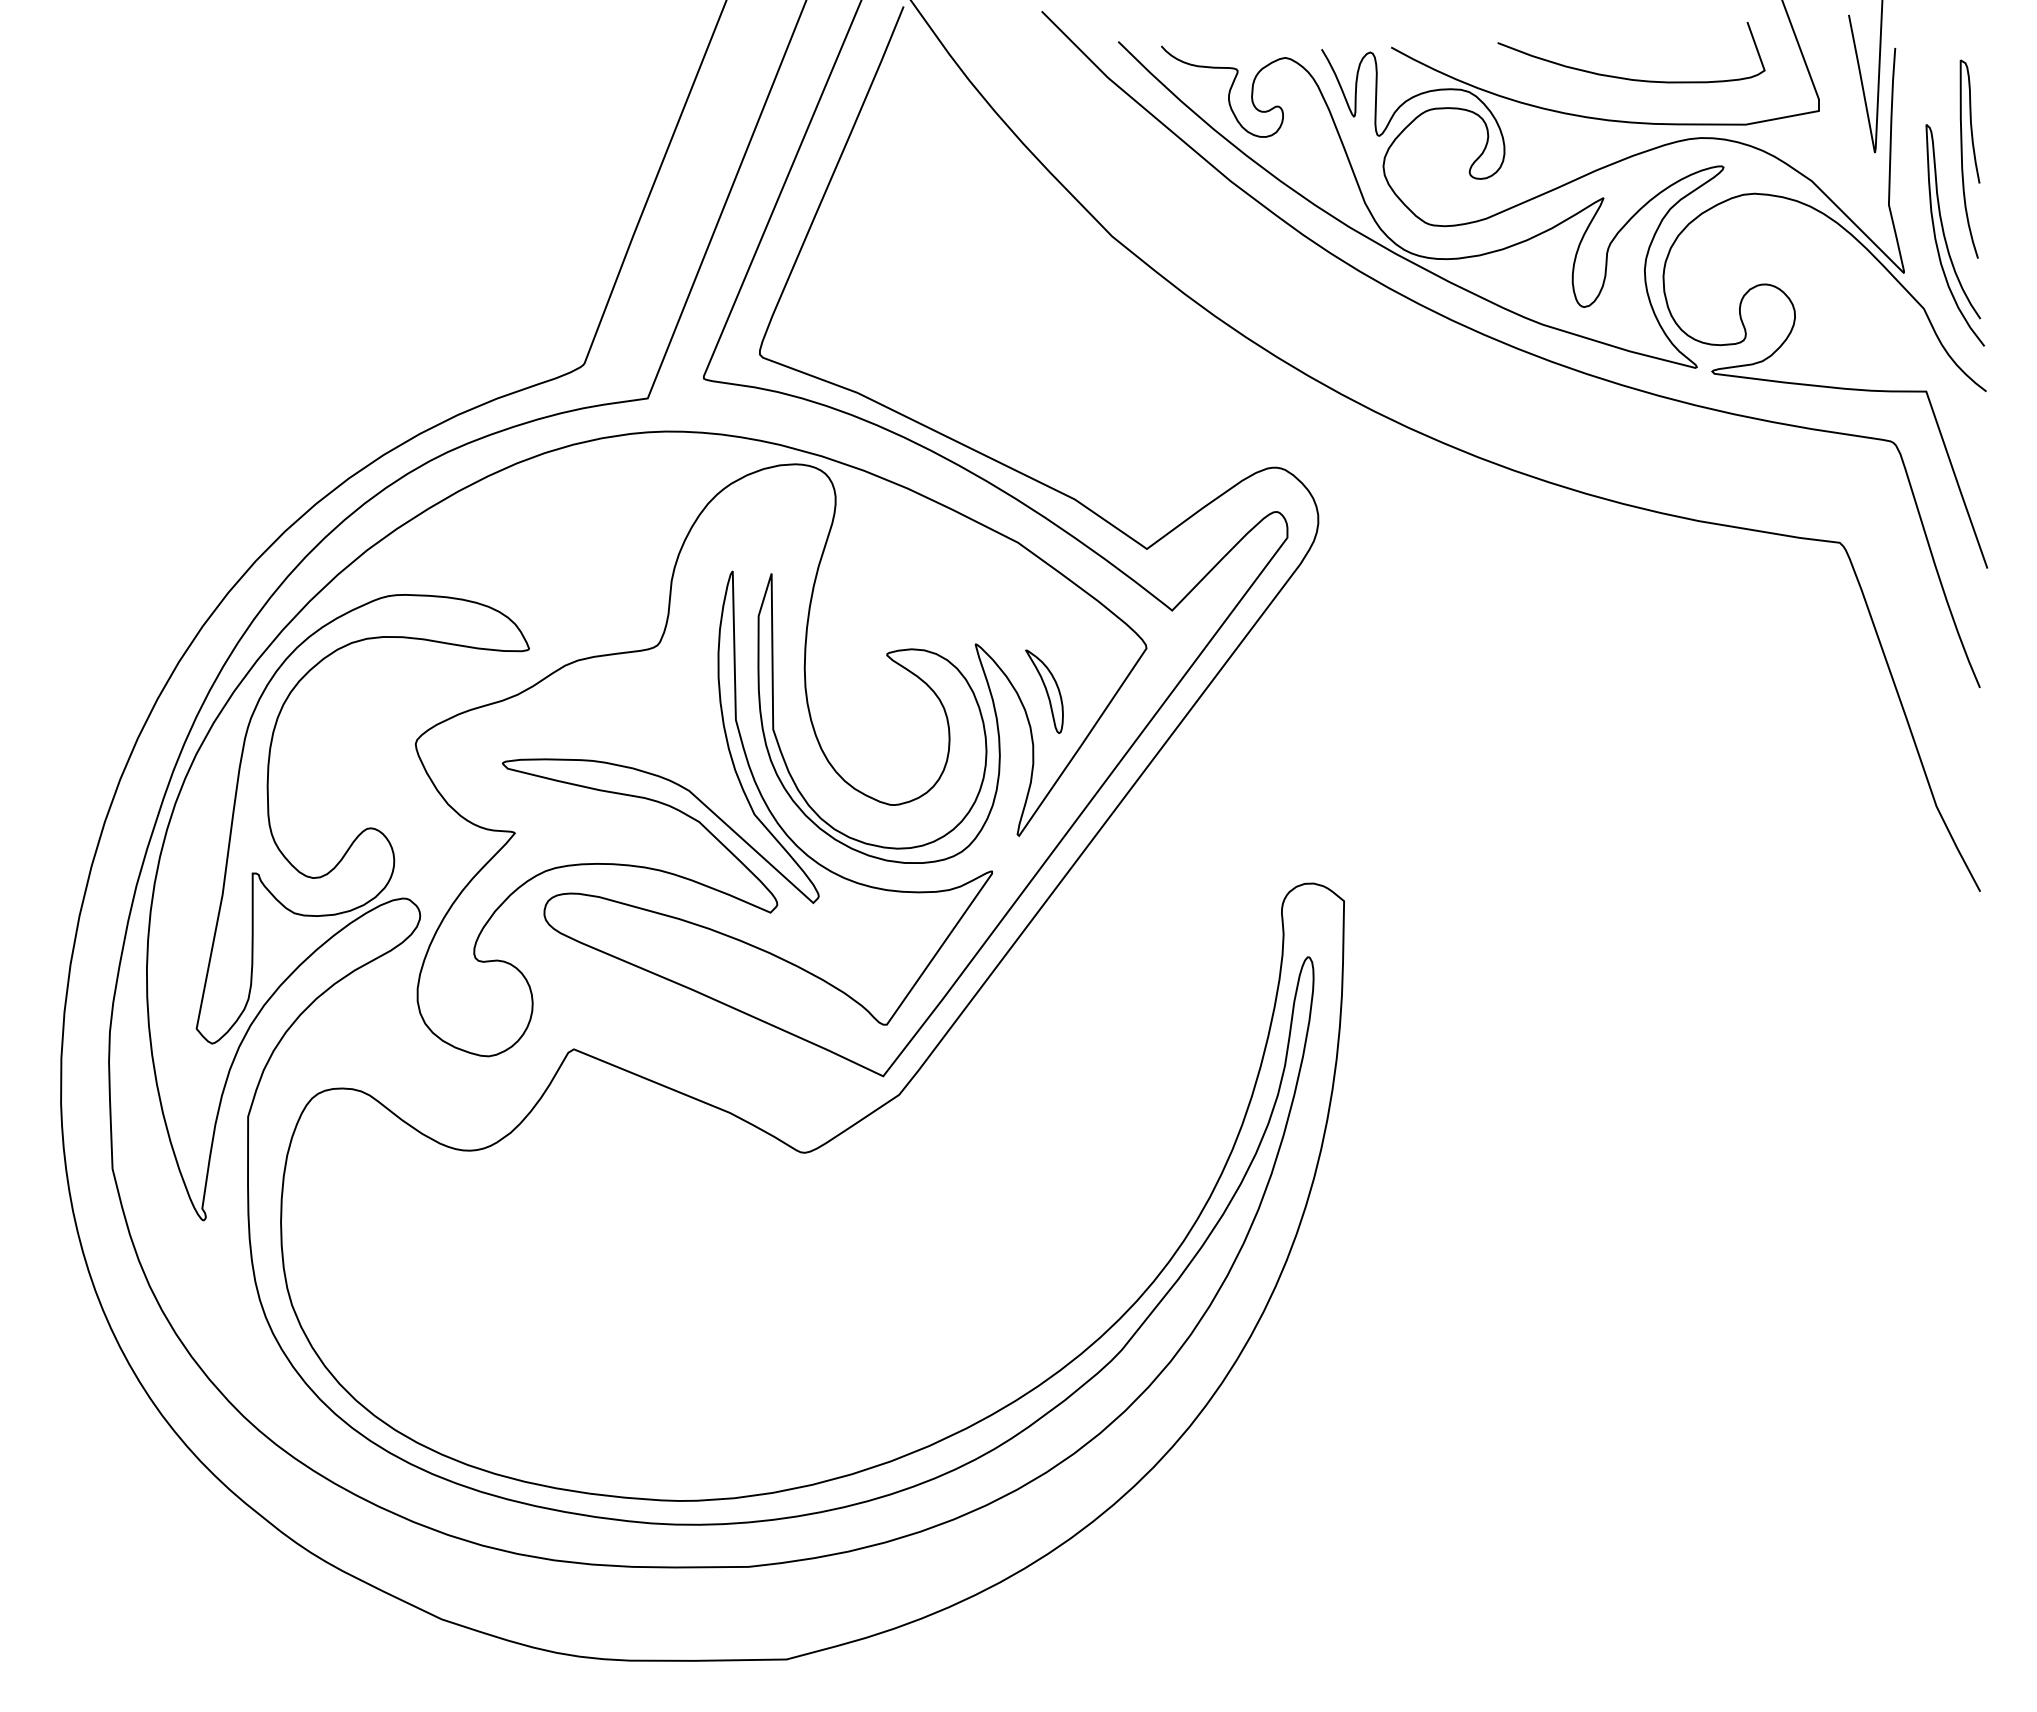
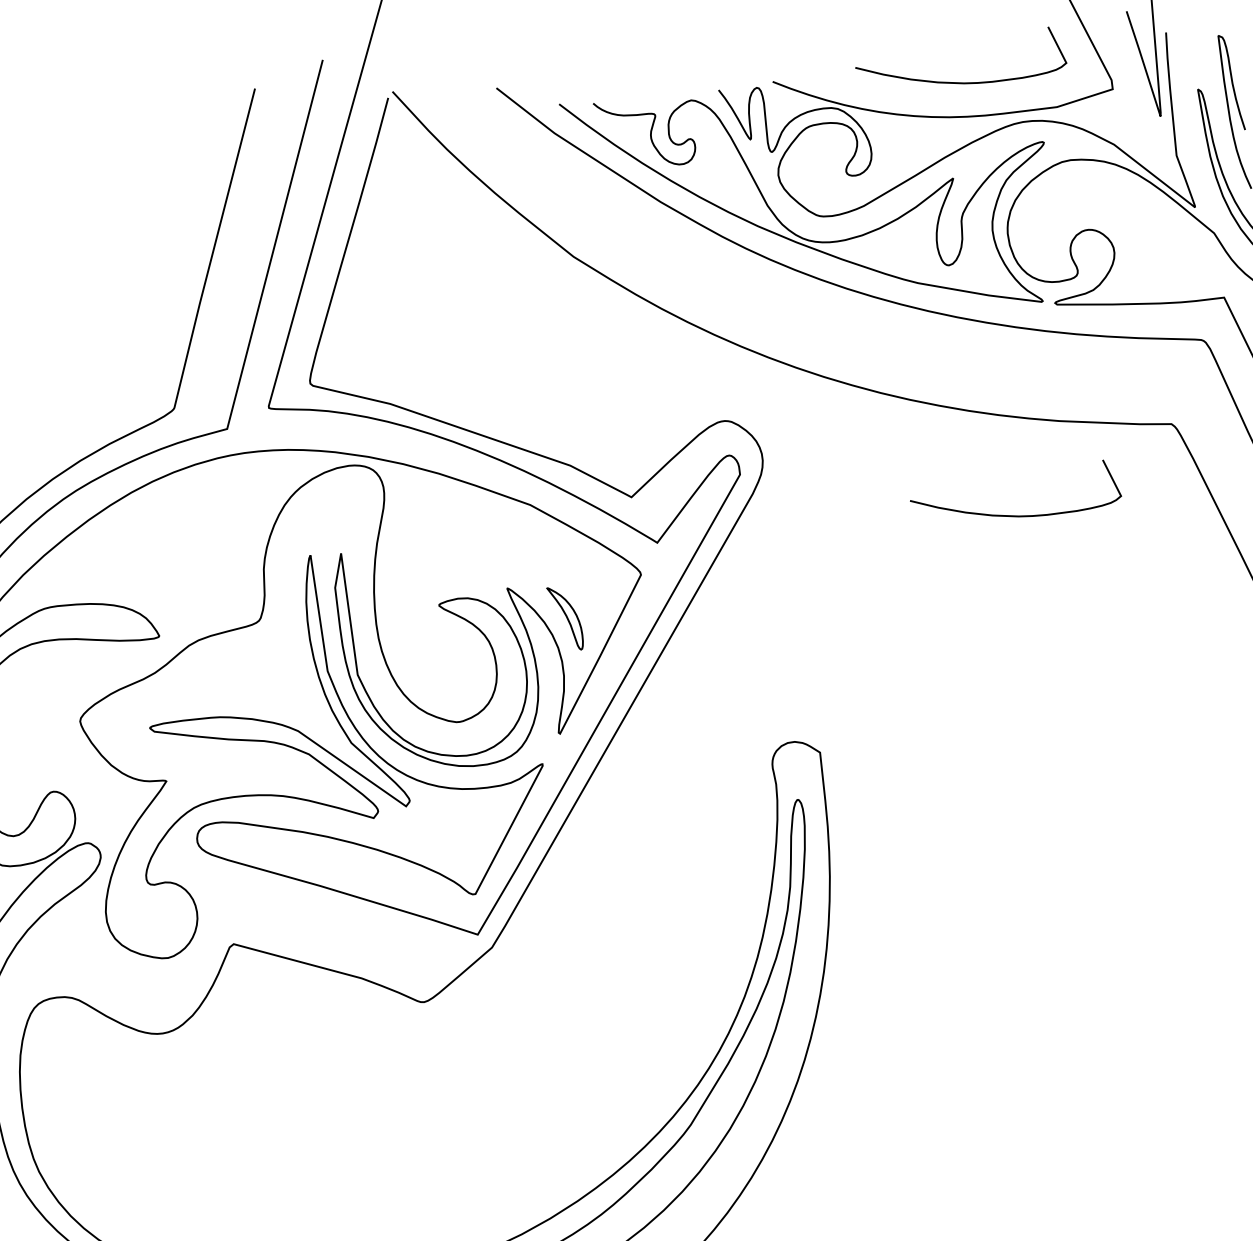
curve: (1625, 632) -> (1013, 515), added

